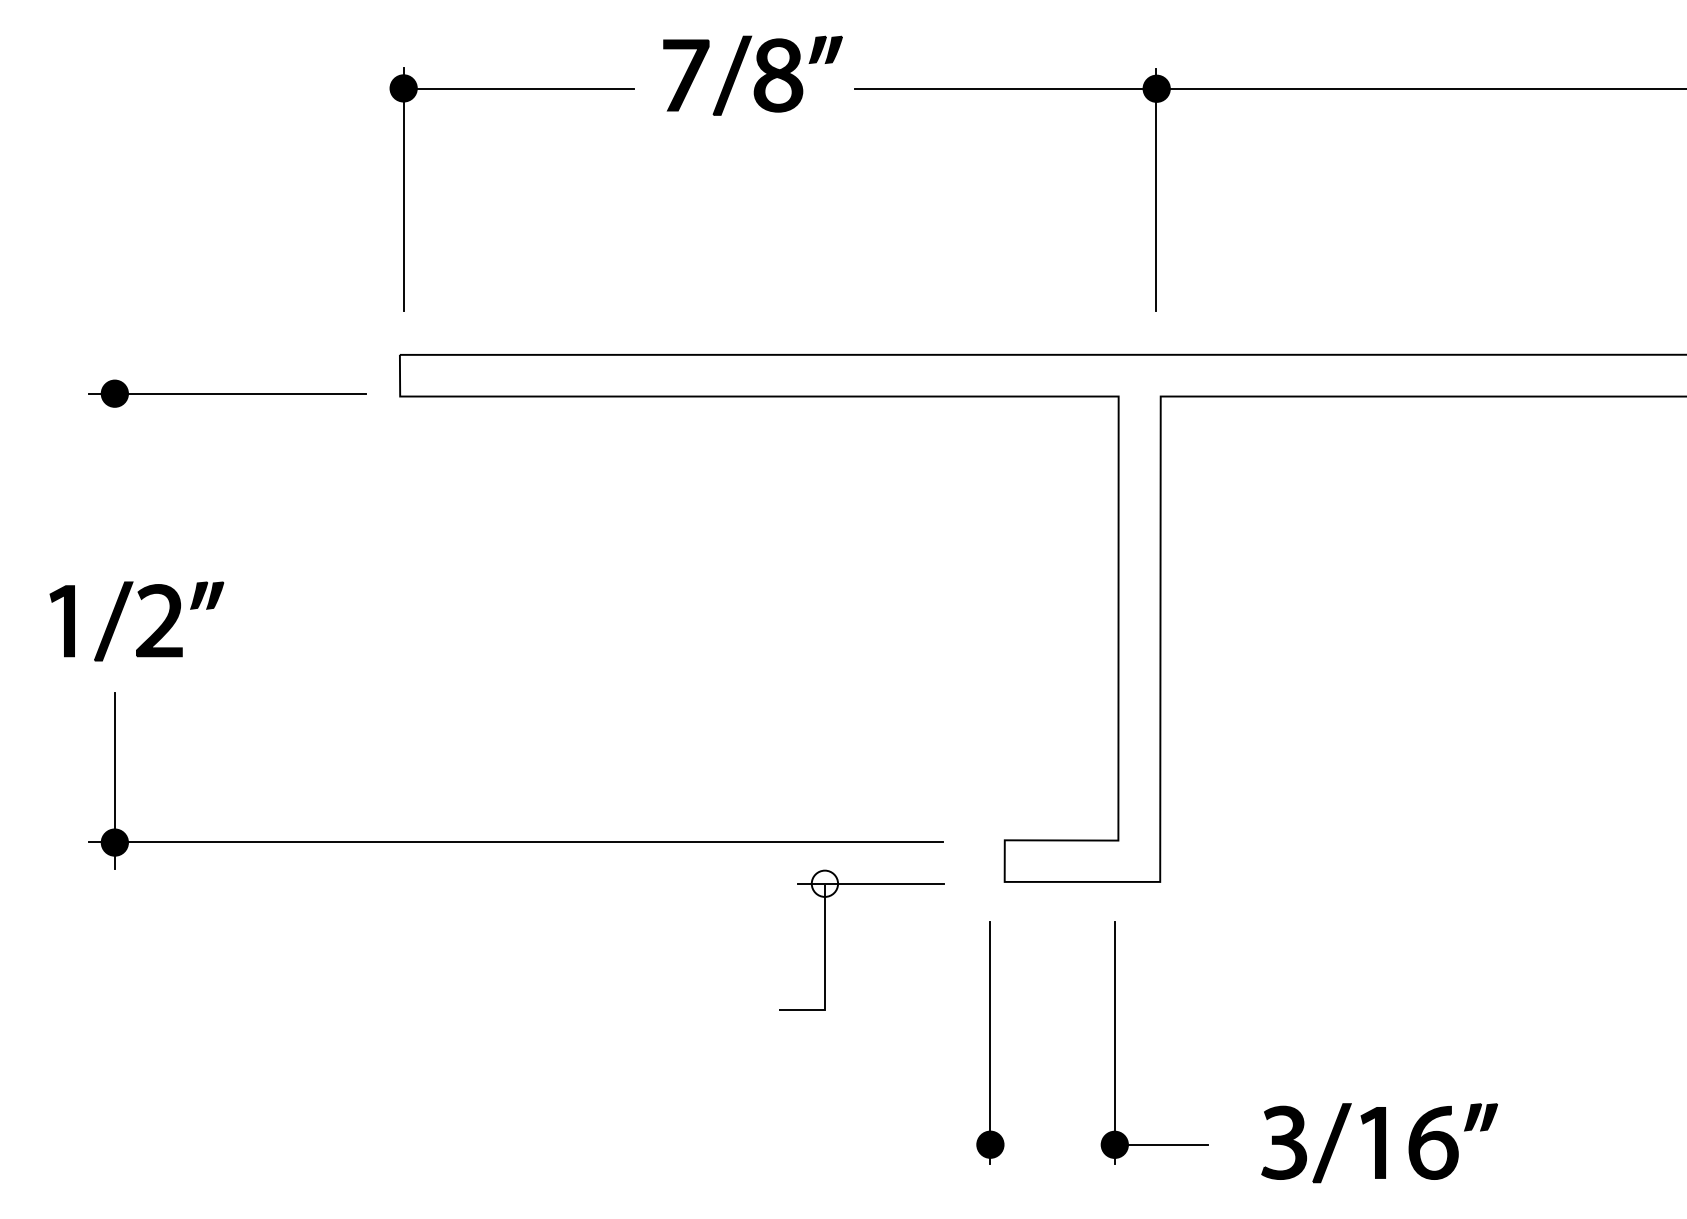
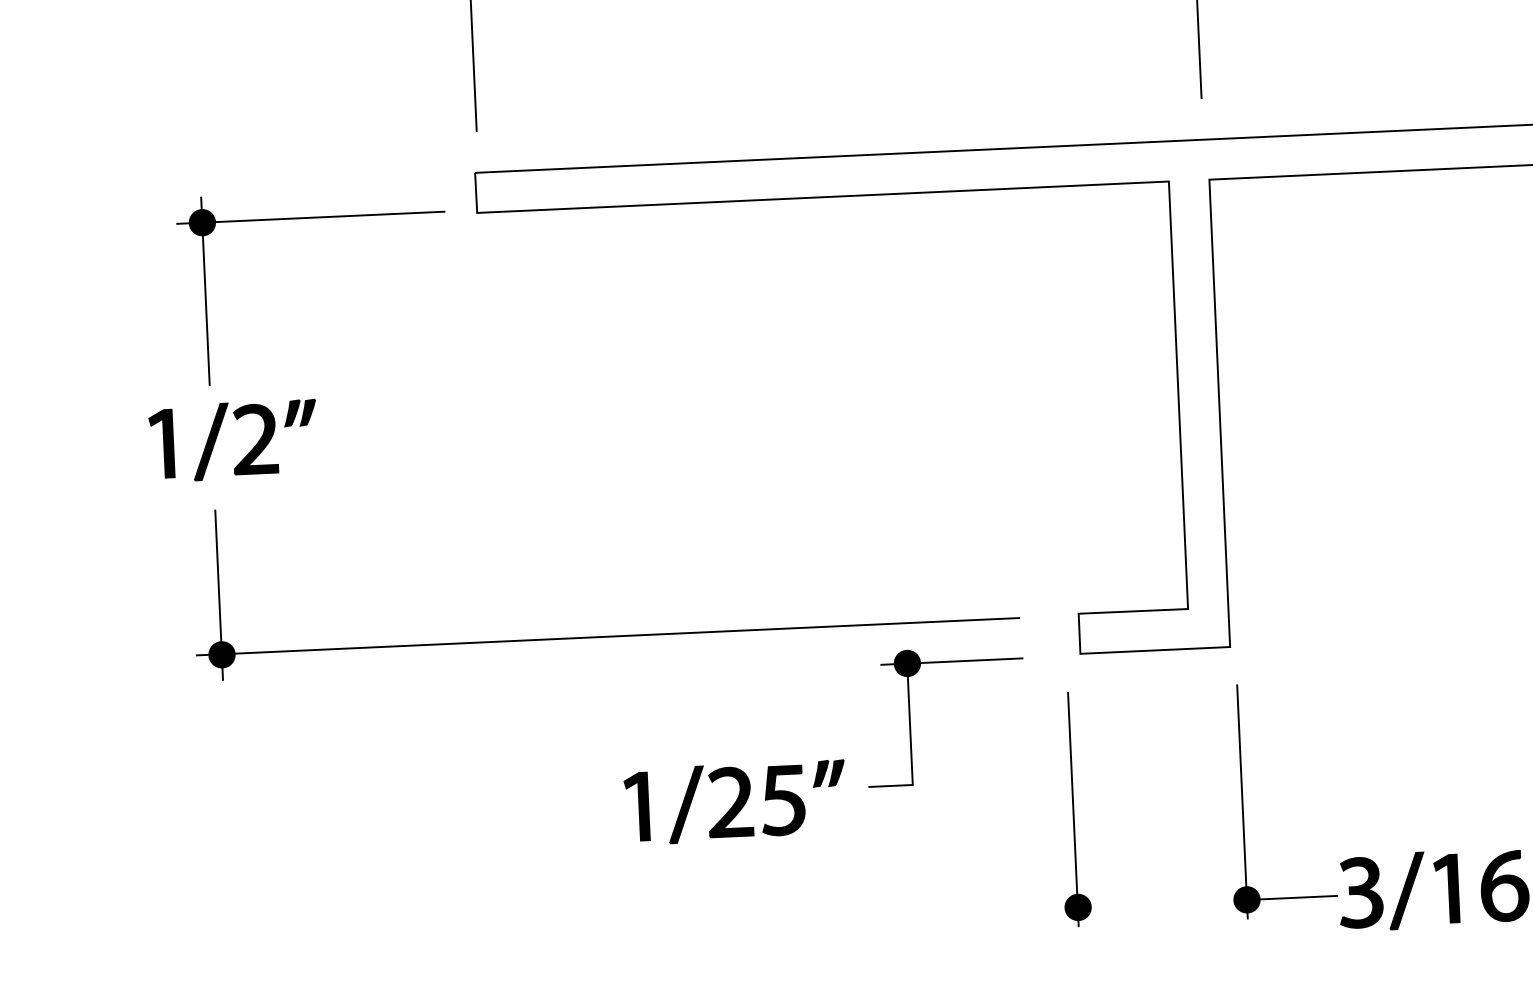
line: (114, 464) -> (205, 290), added
fill: (824, 883) -> (907, 663), added
part: (640, 1019) -> (735, 802), added
part: (1115, 1042) -> (1243, 801), moved

